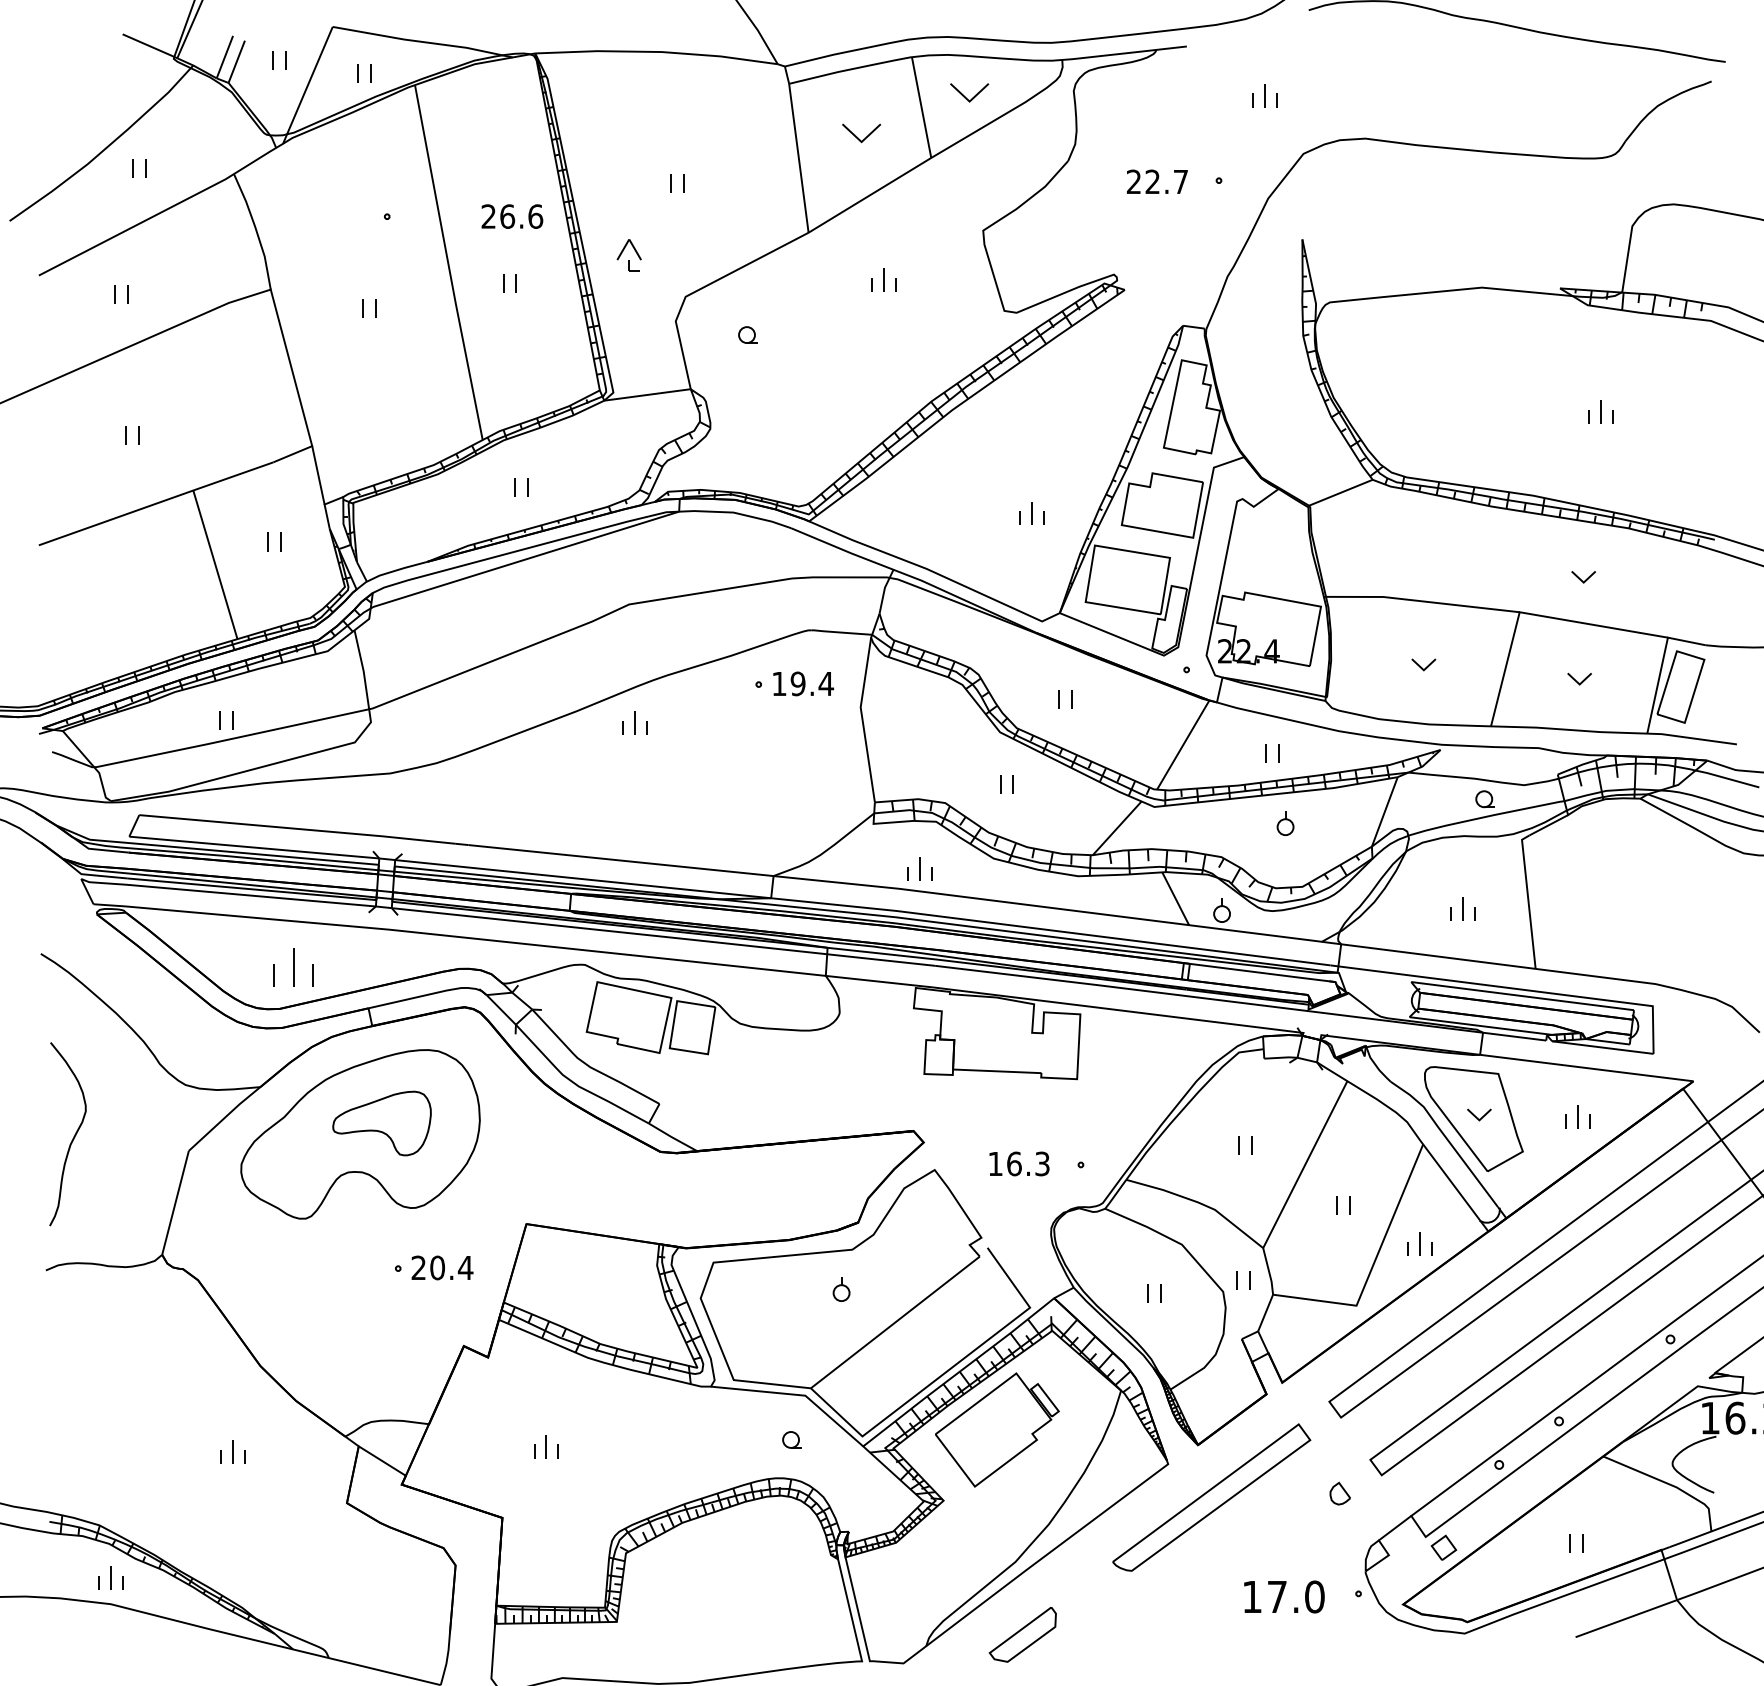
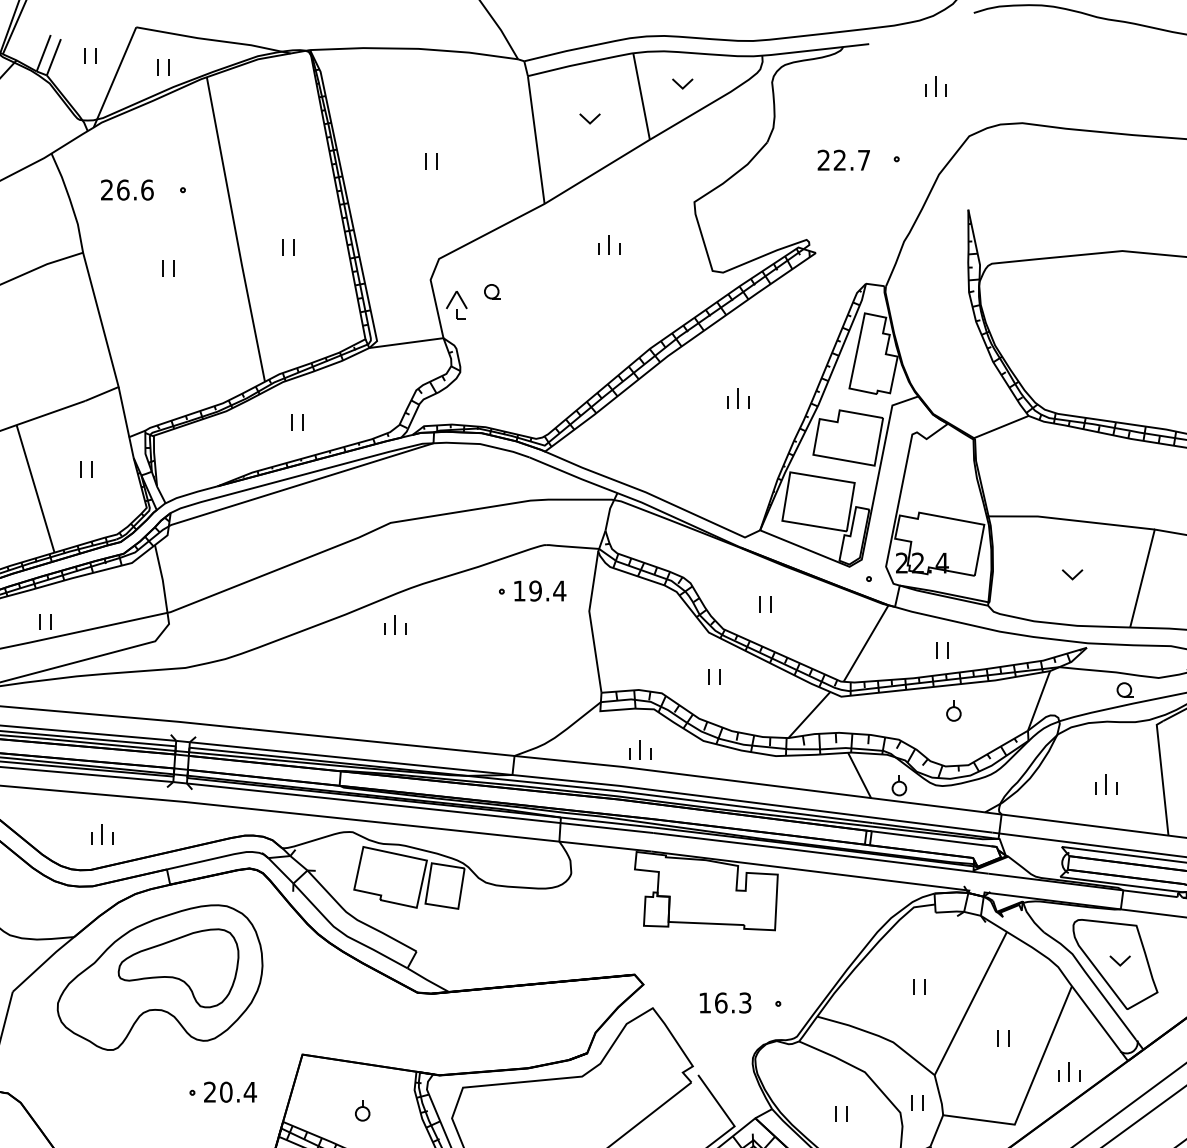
part: (969, 92) -> (682, 83), size x0.62
part: (861, 133) -> (589, 118), size x0.62
text: (512, 216) -> (127, 189), moved
part: (628, 255) -> (456, 304), moved
part: (1031, 513) -> (737, 398), moved
part: (292, 967) -> (101, 834), size x0.62
part: (381, 1123) -> (178, 968), size x1.43
part: (841, 1289) -> (362, 1110), moved

